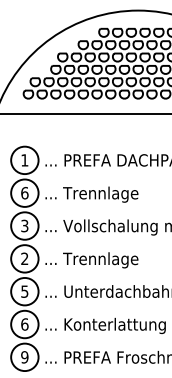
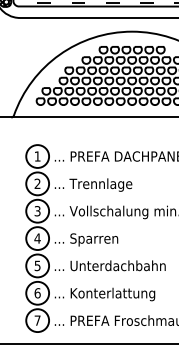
text: (24, 192) -> (37, 183), 6 -> 2
text: (24, 258) -> (37, 238), 2 -> 4
text: (100, 259) -> (100, 239), ... Trennlage -> ... Sparren
text: (24, 357) -> (37, 320), 9 -> 7

